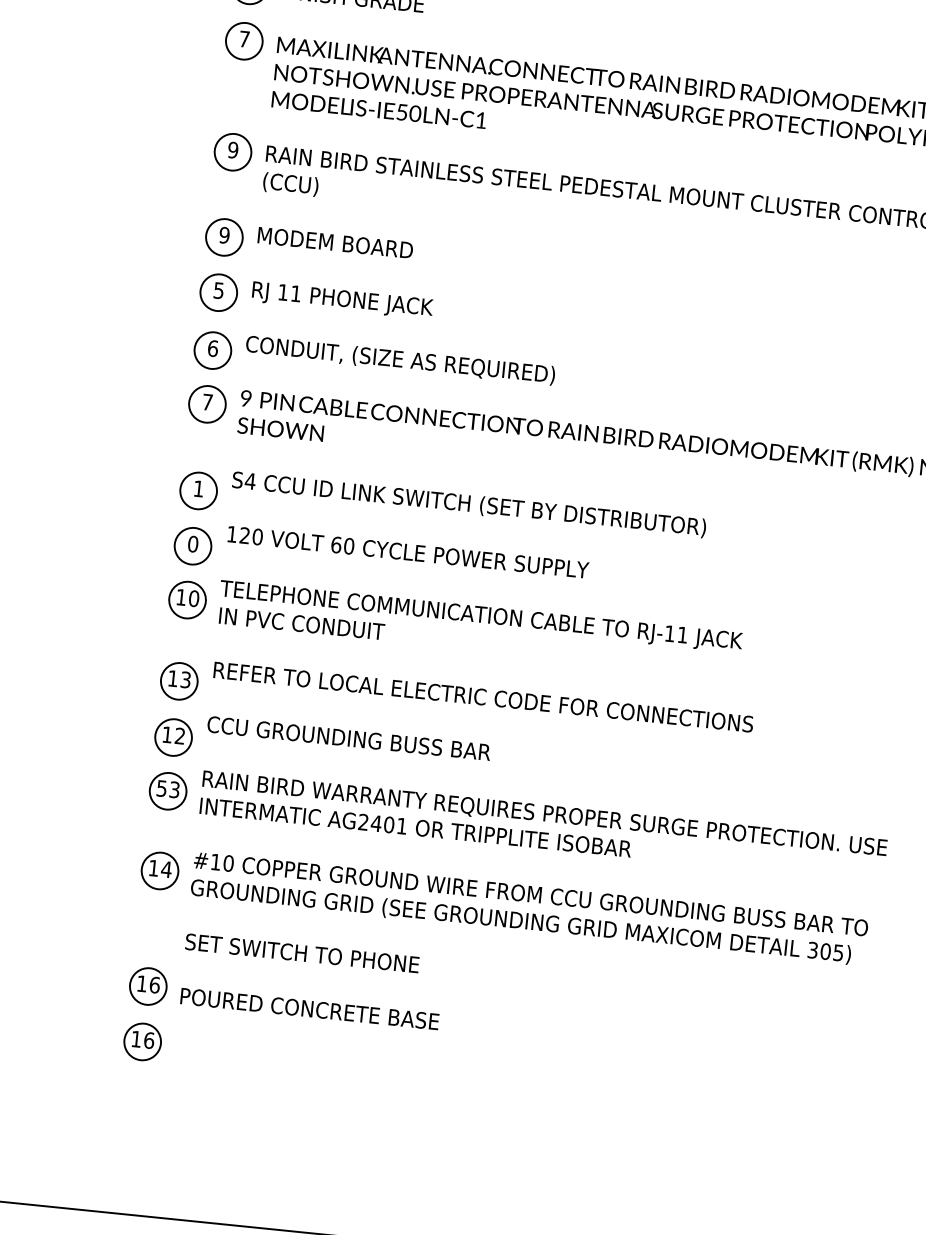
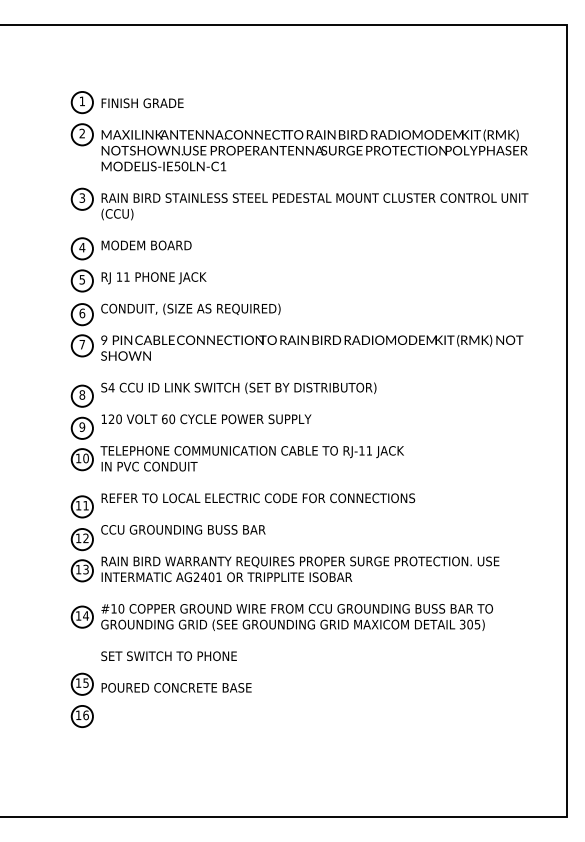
text: (243, 38) -> (81, 133), 7 -> 2
text: (233, 149) -> (82, 197), 9 -> 3
text: (224, 235) -> (82, 247), 9 -> 4
text: (199, 488) -> (82, 394), 1 -> 8
text: (191, 542) -> (81, 426), 0 -> 9
text: (184, 679) -> (85, 505), 13 -> 11
text: (161, 788) -> (78, 569), 53 -> 13
text: (154, 983) -> (85, 682), 16 -> 15

